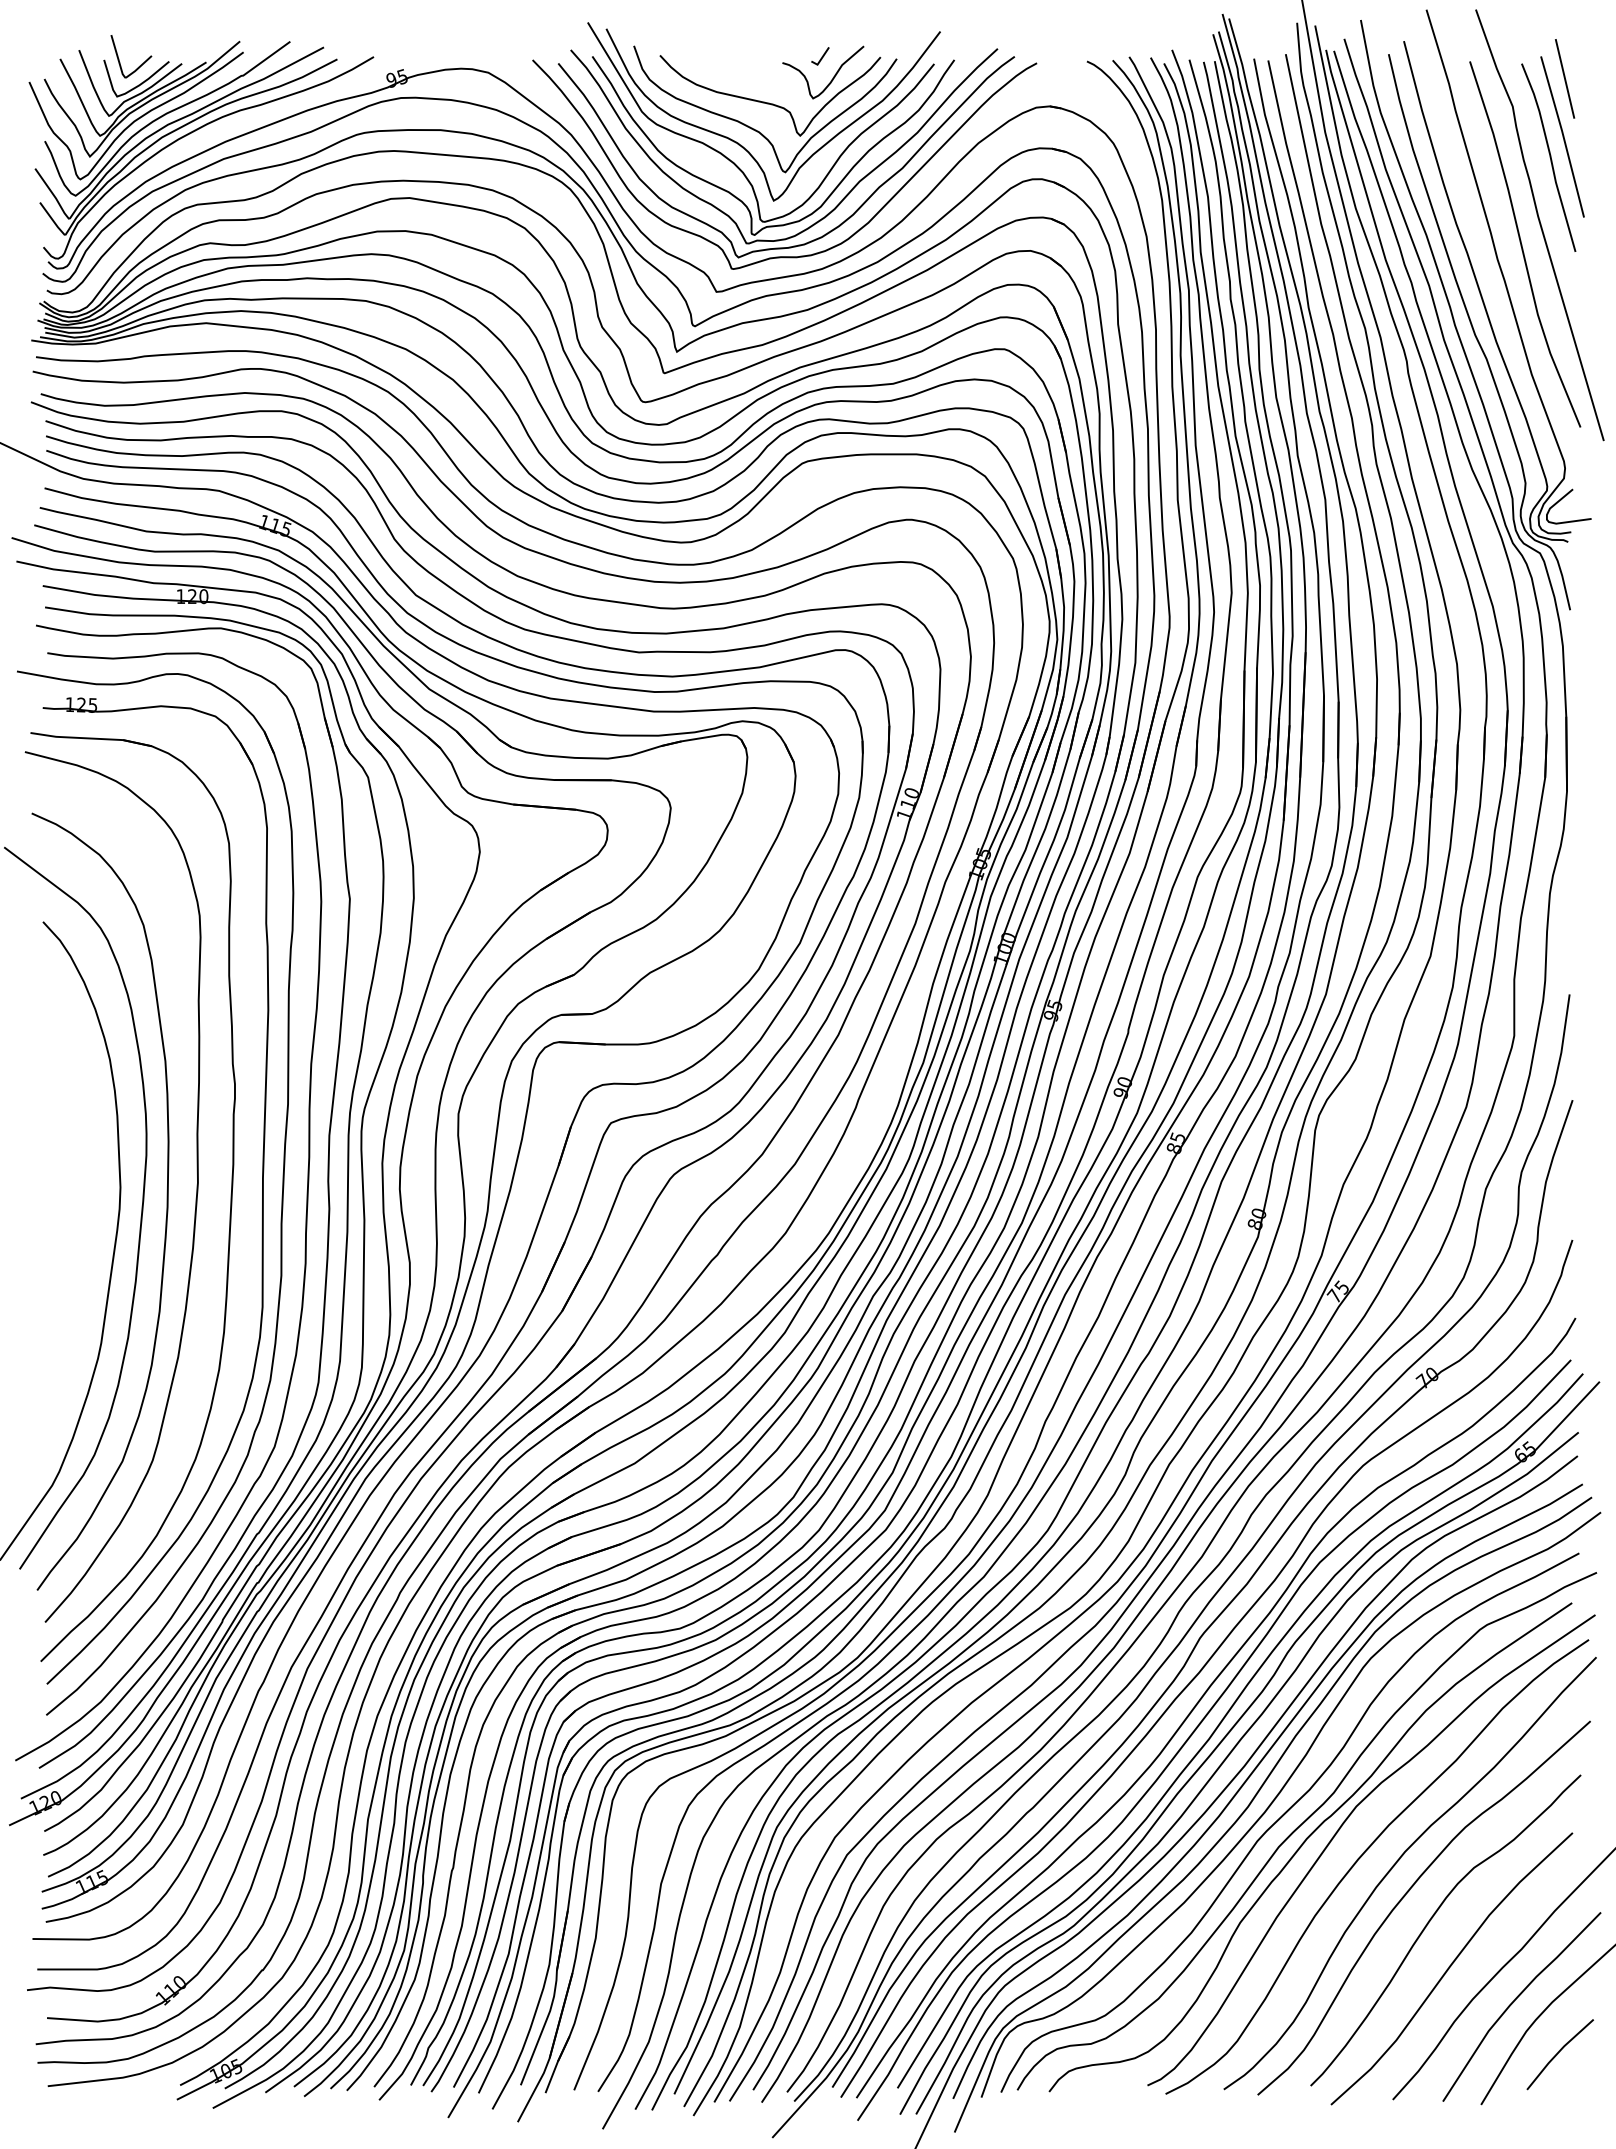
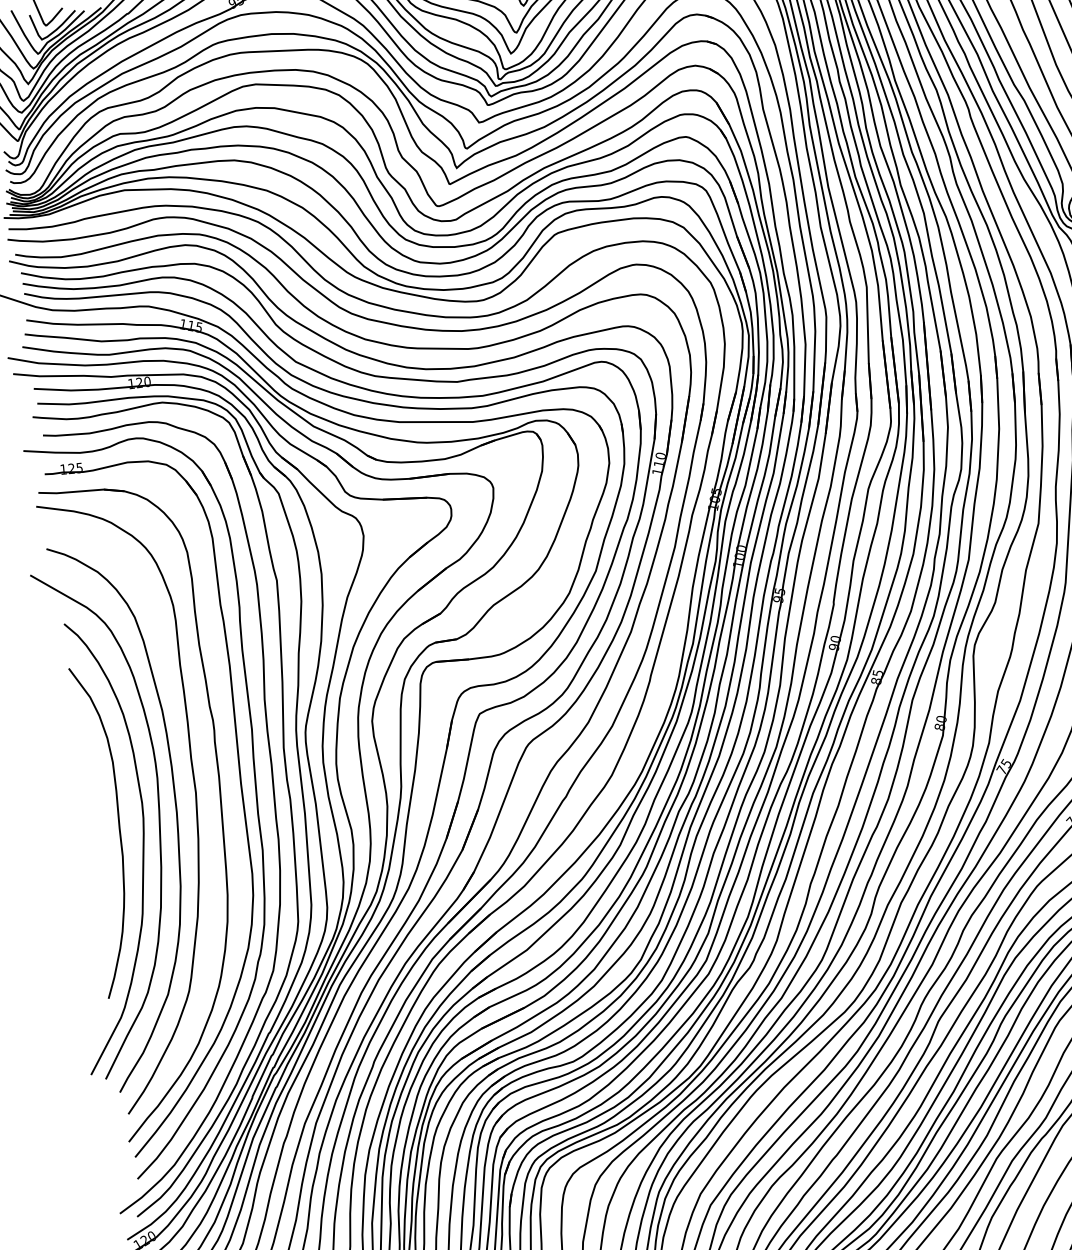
curve: (83, 1220) -> (119, 829), added

